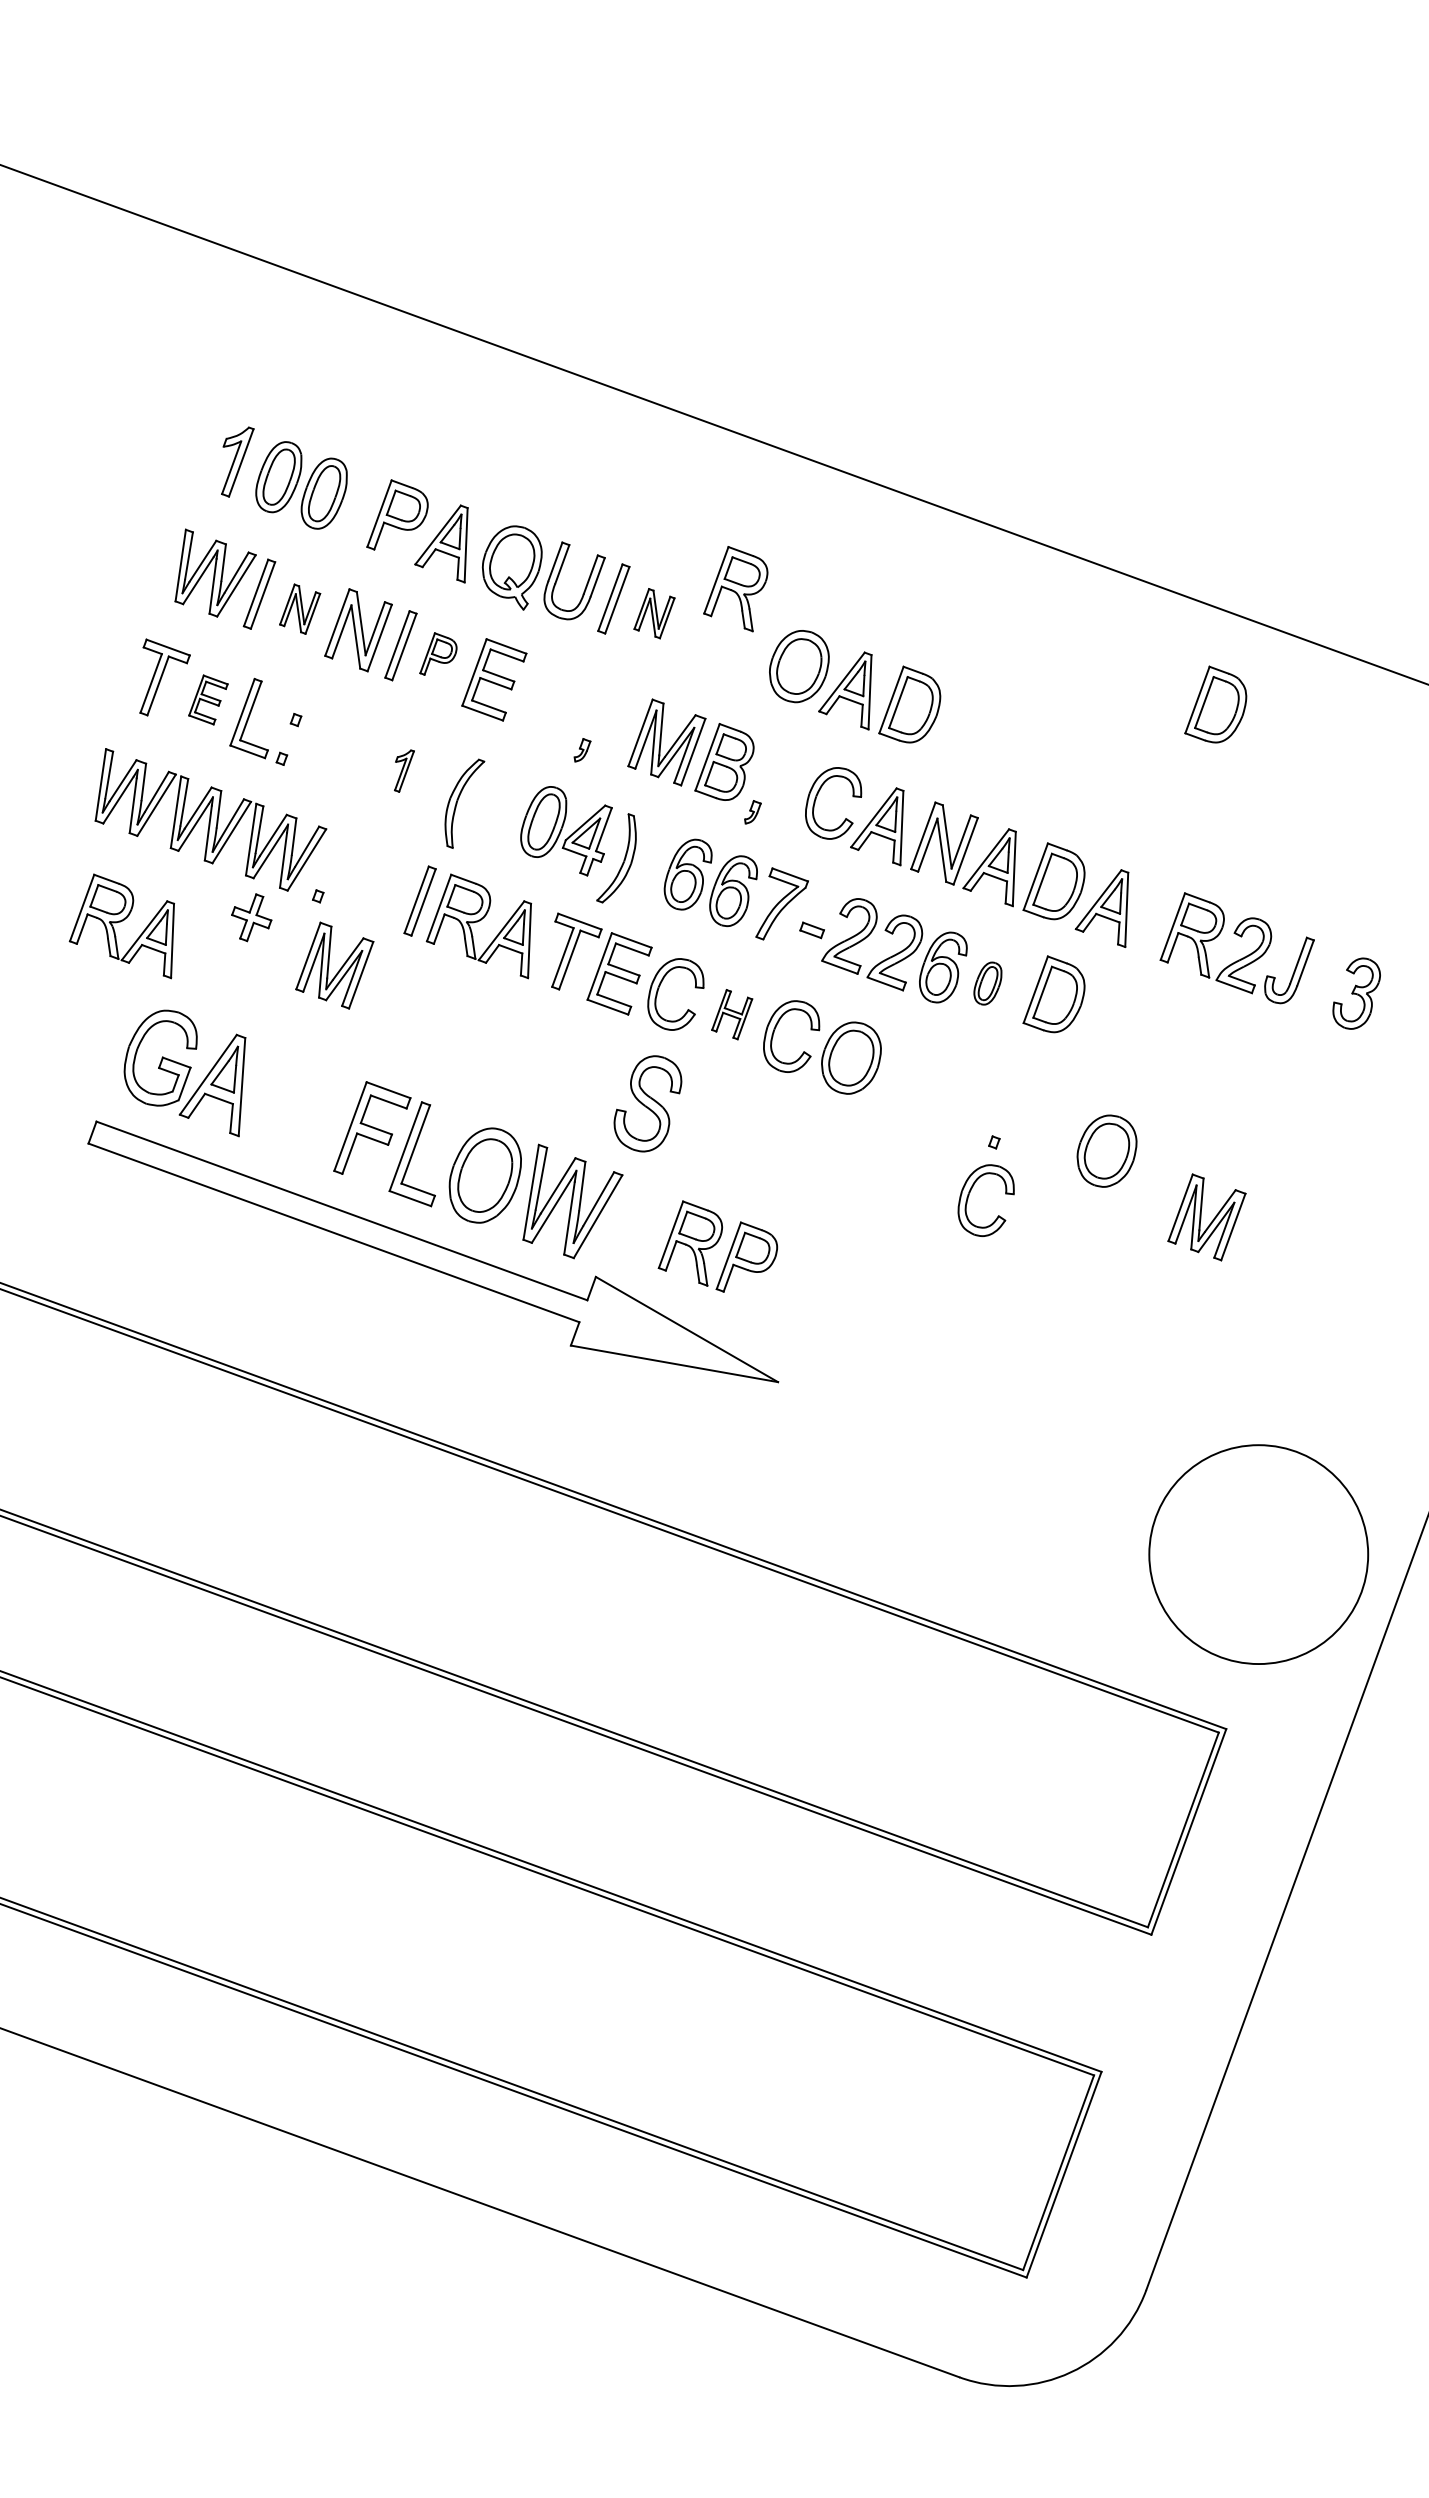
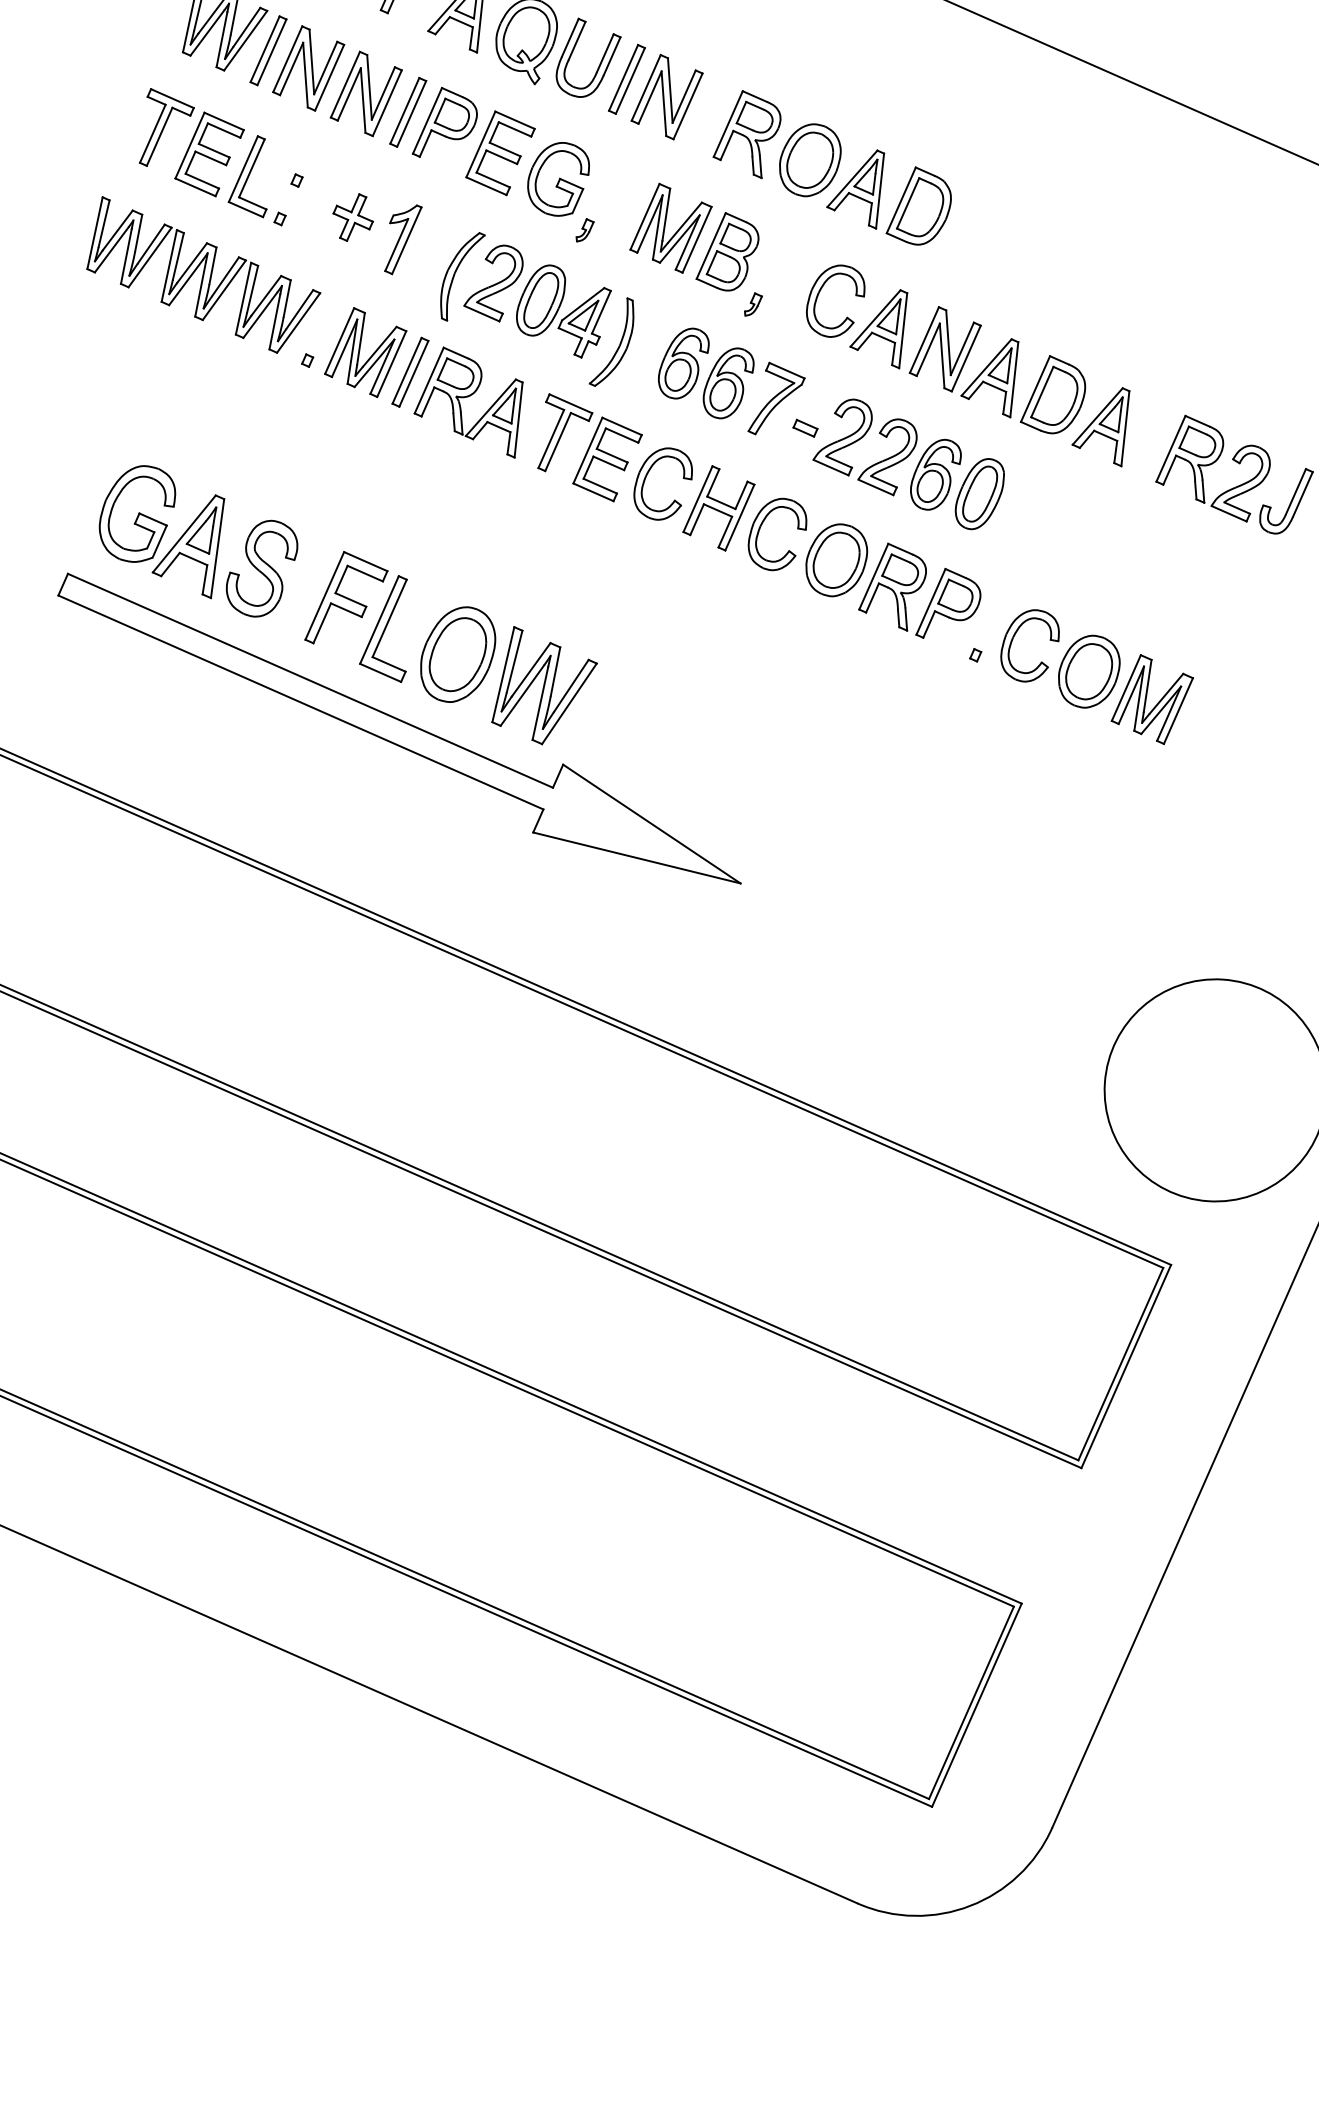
part: (735, 589) -> (747, 134), moved
part: (299, 609) -> (307, 68), size x1.67
part: (654, 613) -> (667, 96), size x1.67
part: (438, 653) -> (445, 122), size x1.67
part: (208, 699) -> (209, 153), size x1.67
part: (552, 701) -> (557, 179), added
part: (1215, 704) -> (1229, 226), removed
part: (404, 770) -> (403, 239), size x1.67
part: (495, 807) -> (493, 282), added
part: (251, 917) -> (353, 217), moved
part: (121, 926) -> (106, 377), removed
part: (334, 965) -> (365, 352), moved
part: (987, 983) -> (979, 493), size x1.67
part: (1053, 994) -> (1045, 509), removed
part: (731, 1014) -> (718, 508), size x1.67
part: (647, 1103) -> (261, 568), moved
part: (969, 1195) -> (1013, 639), moved
part: (1206, 1217) -> (1151, 699), moved
part: (717, 1246) -> (920, 591), moved

